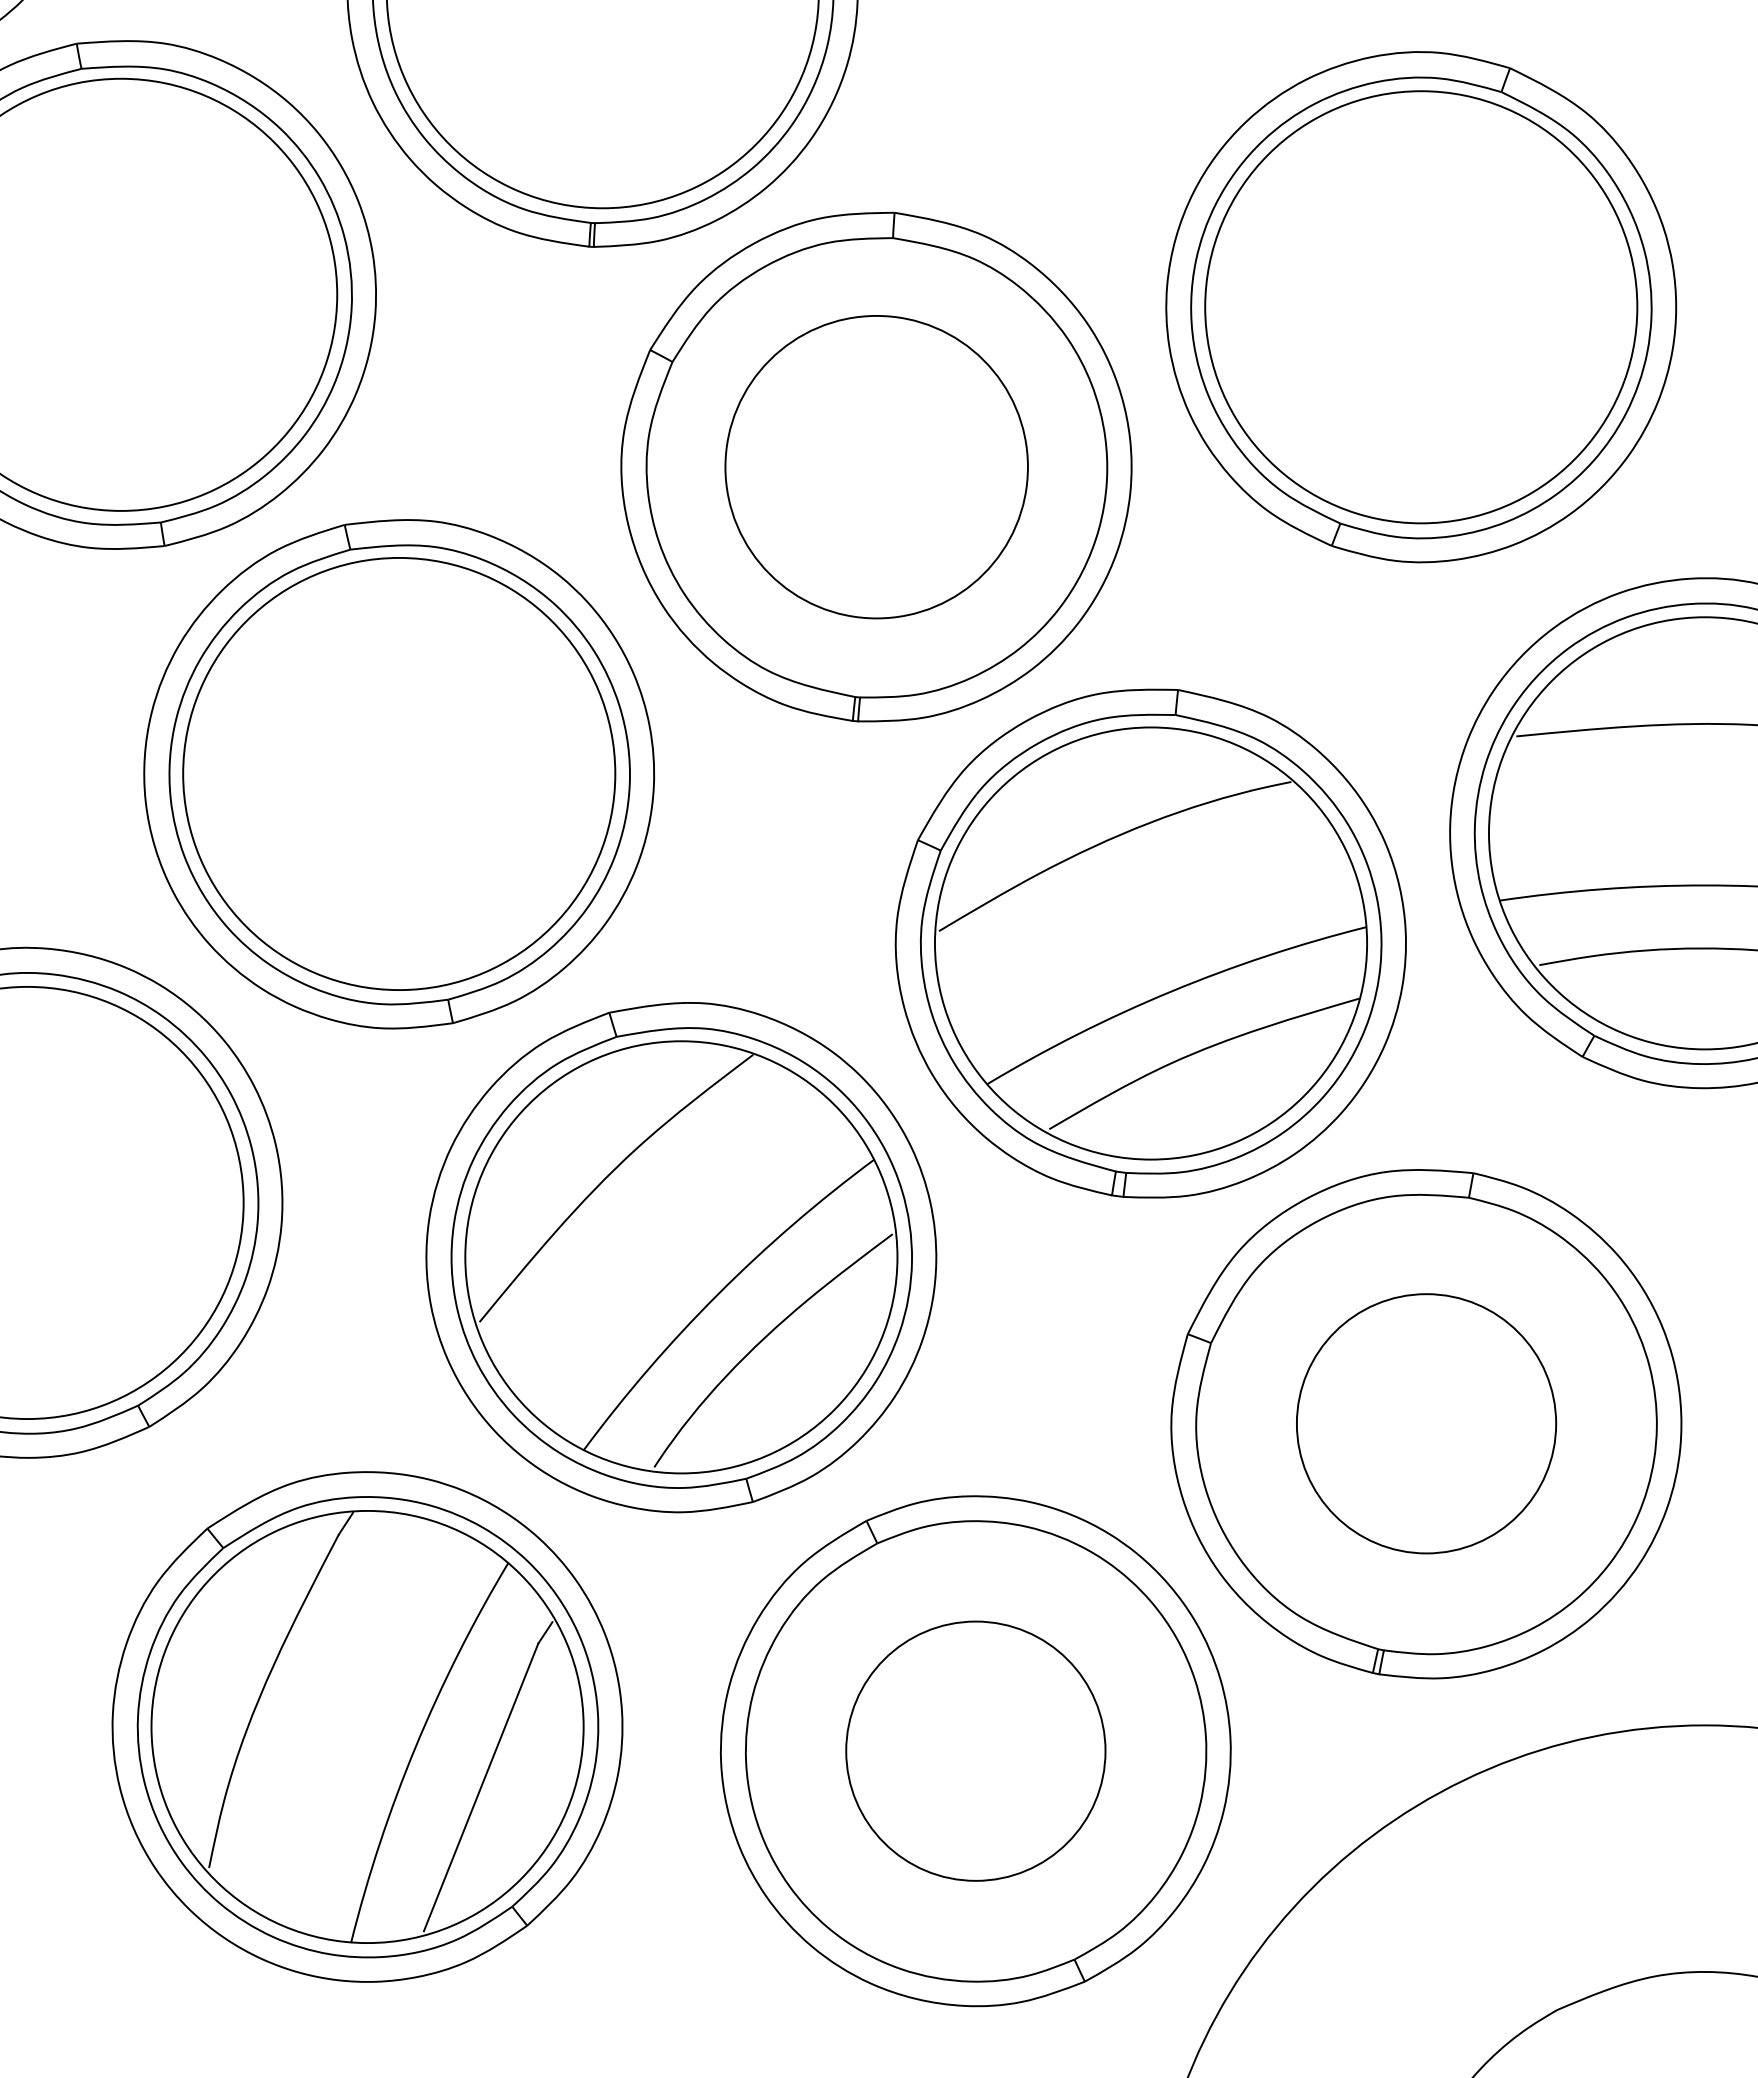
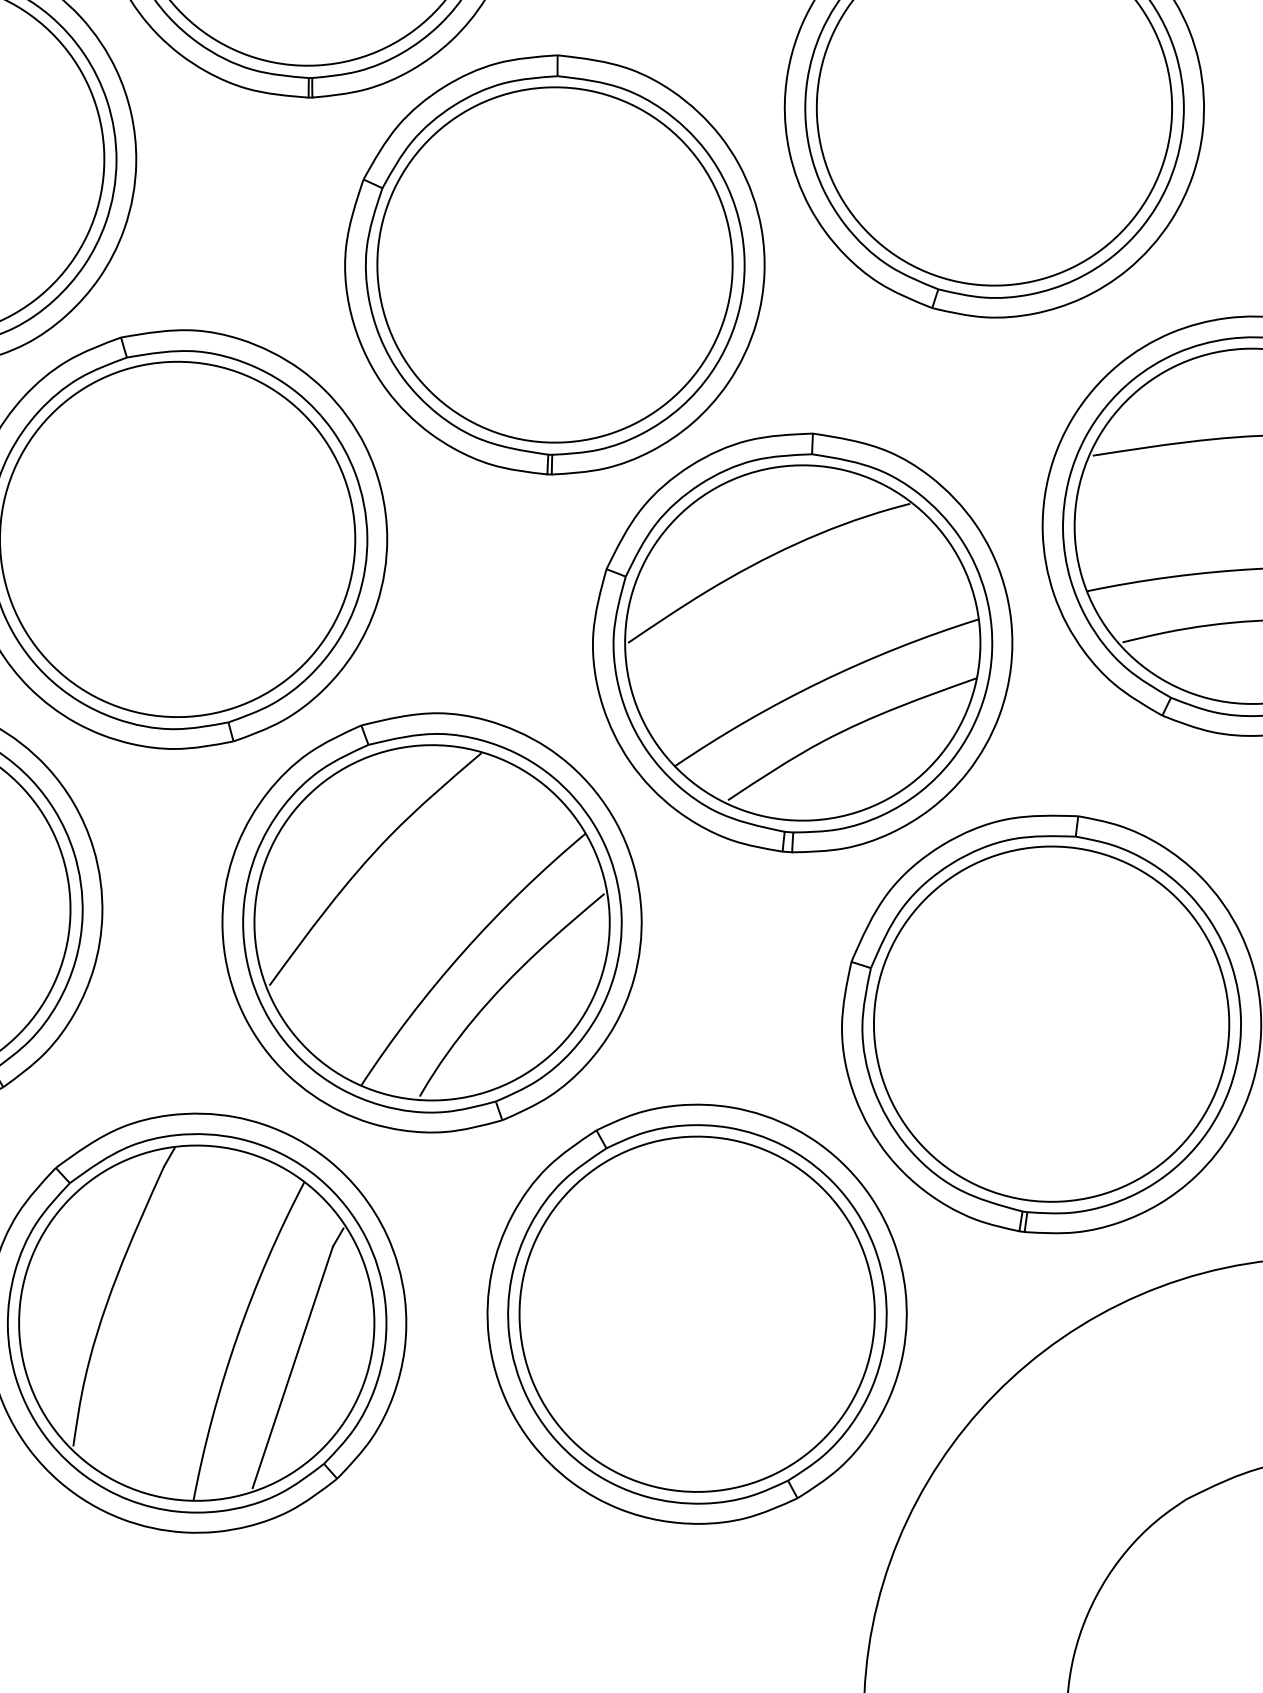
circle: (876, 467) -> (554, 265), size x1.43
circle: (1426, 1423) -> (1051, 1023), size x1.67
circle: (975, 1751) -> (696, 1314), size x1.67

